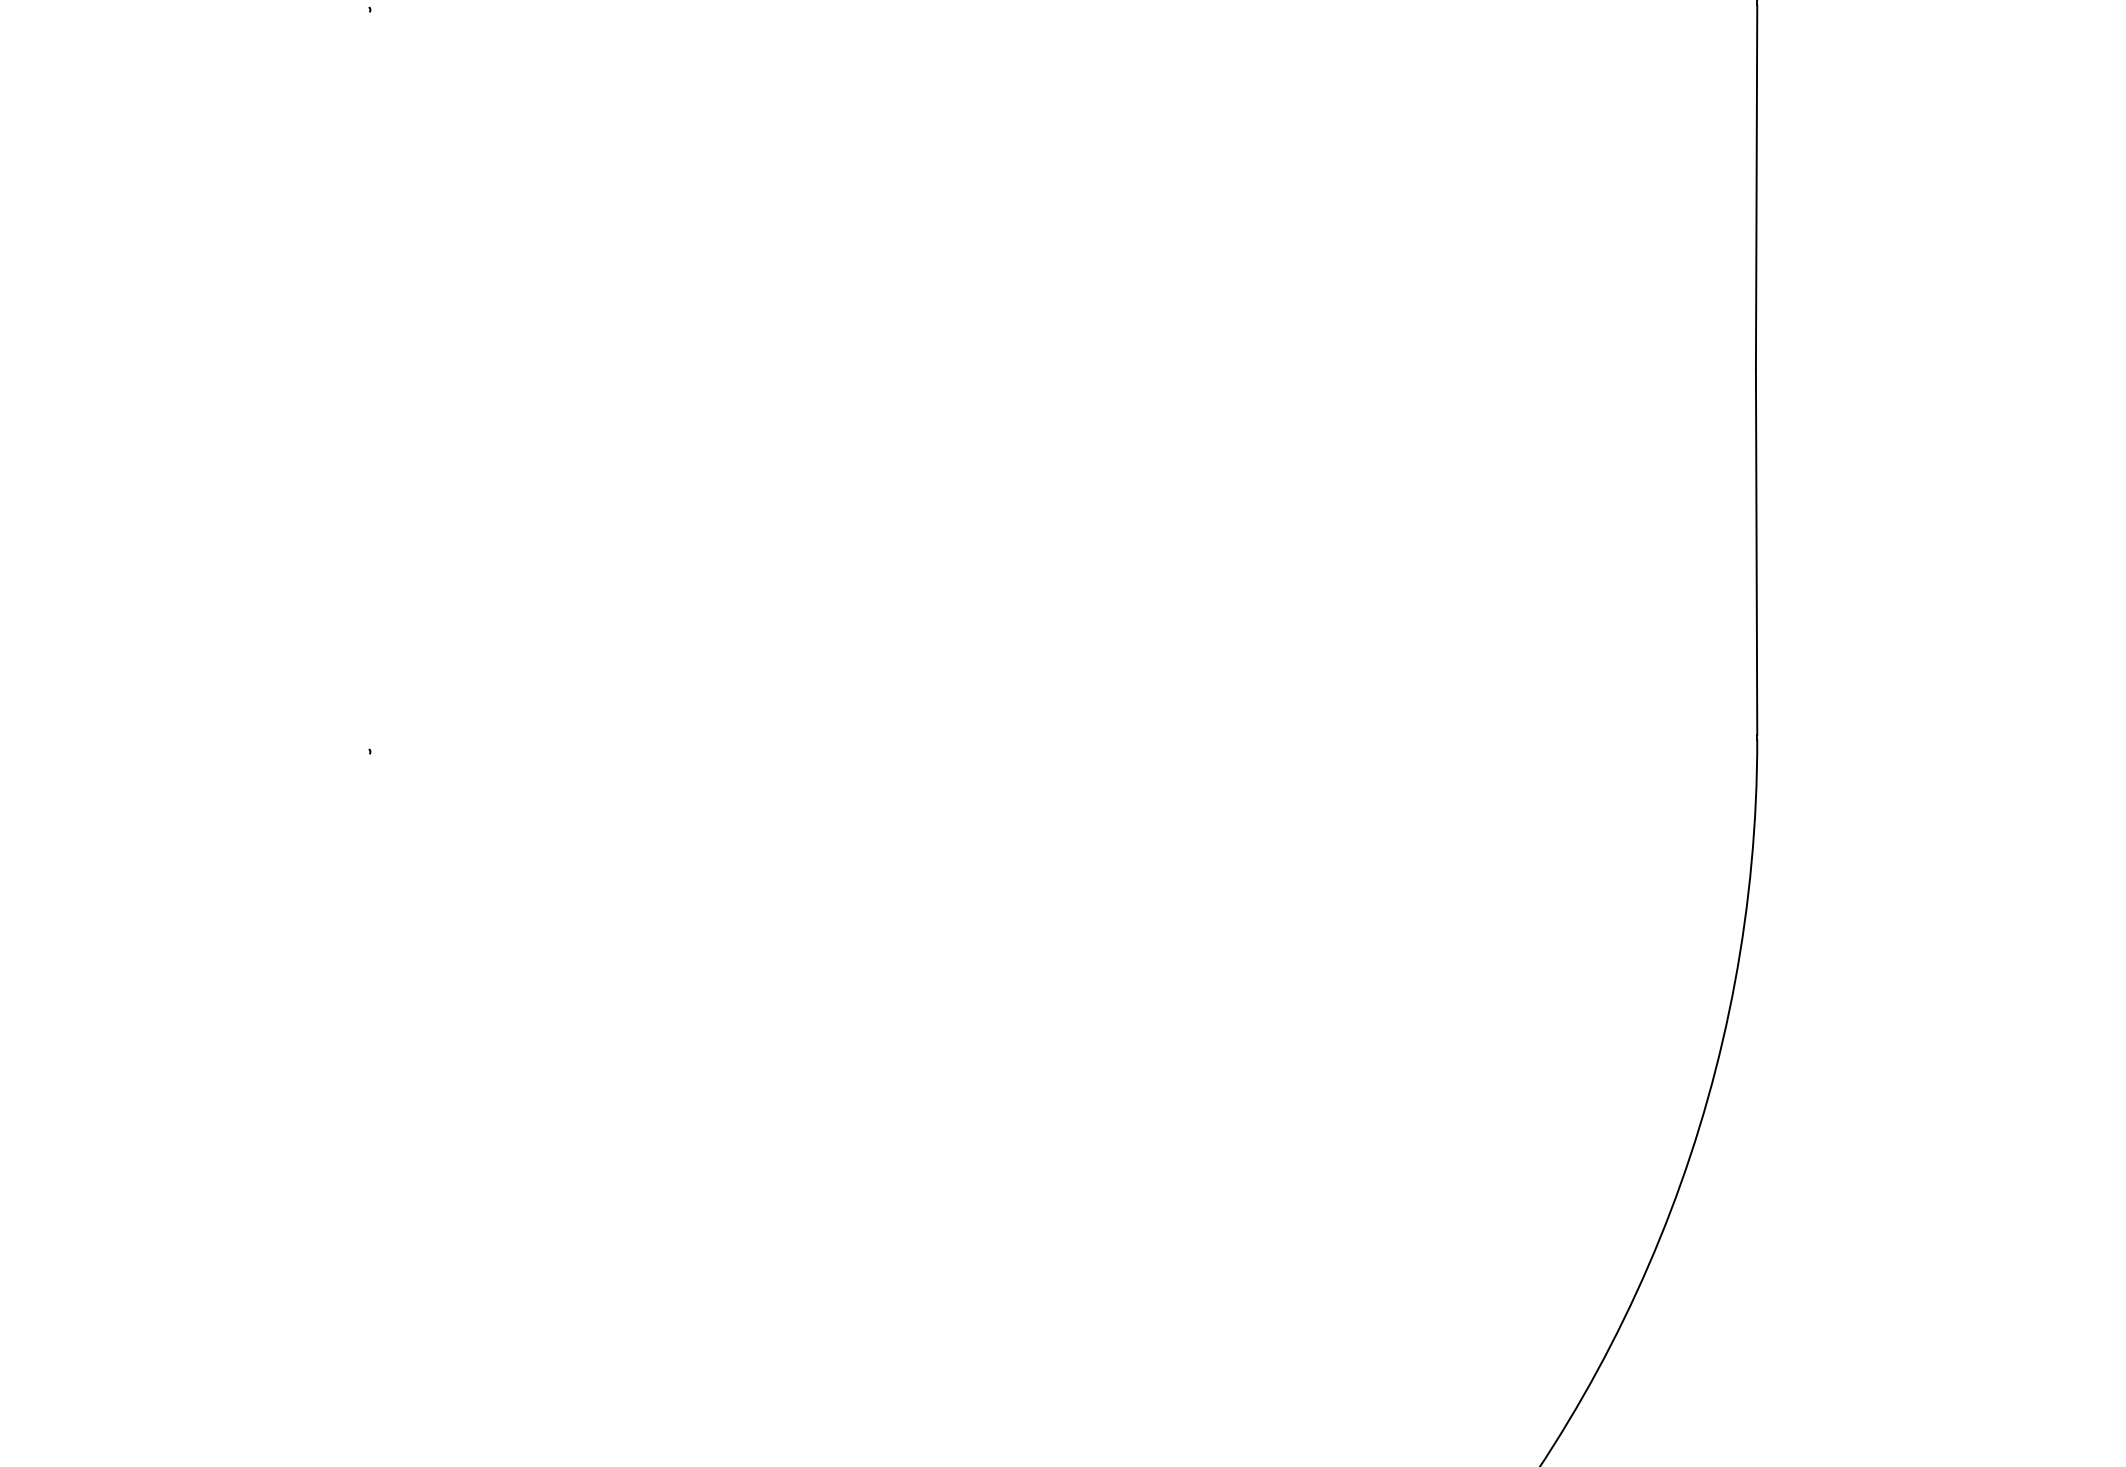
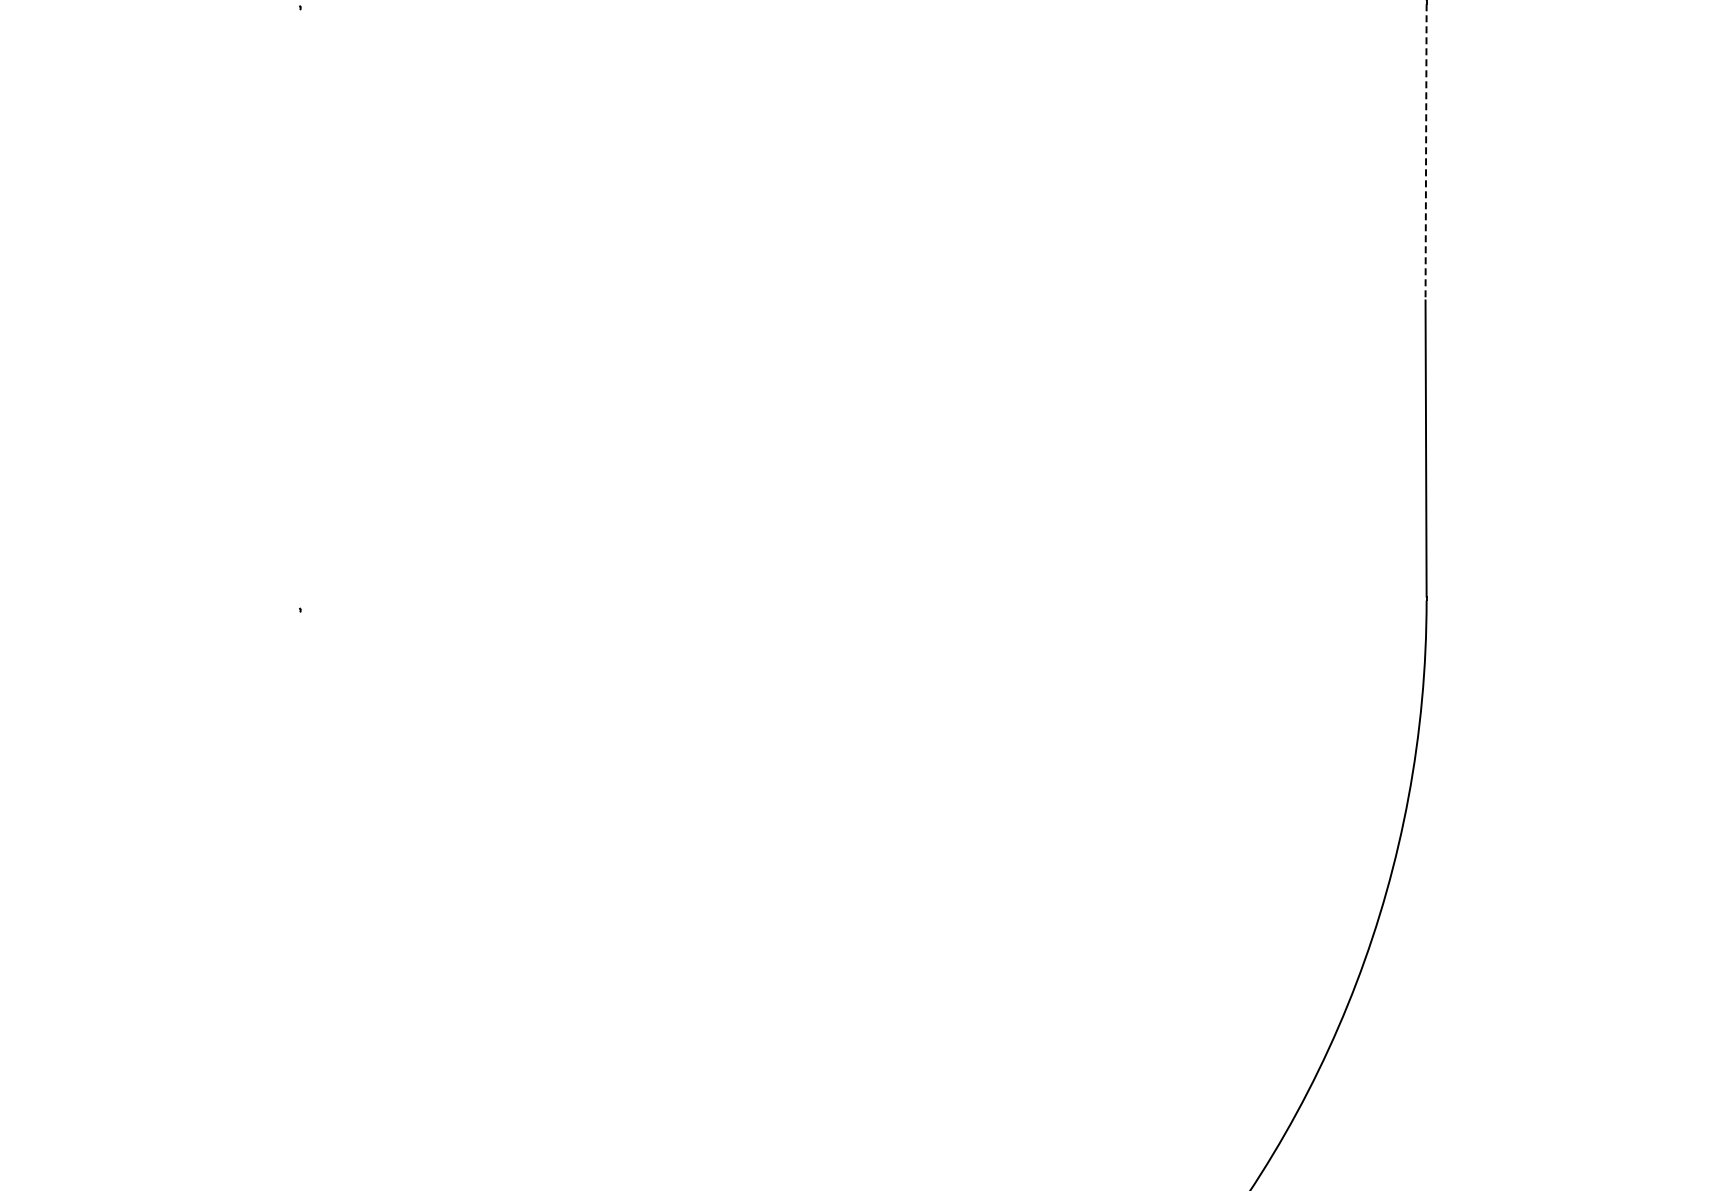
line: (1757, 187) -> (1426, 152), solid -> dashed

